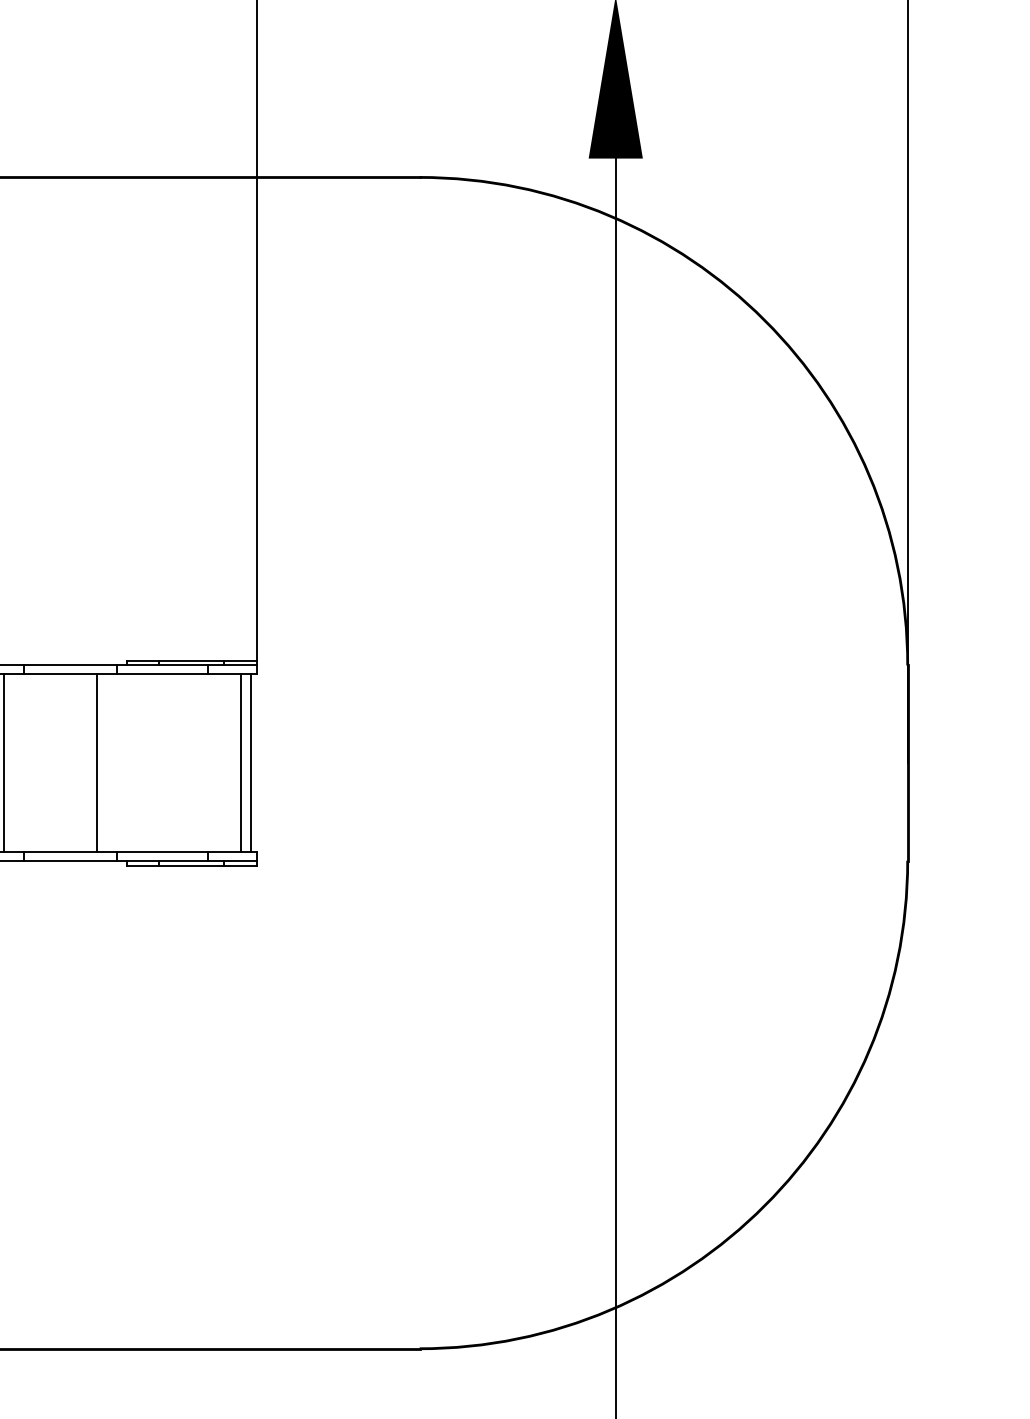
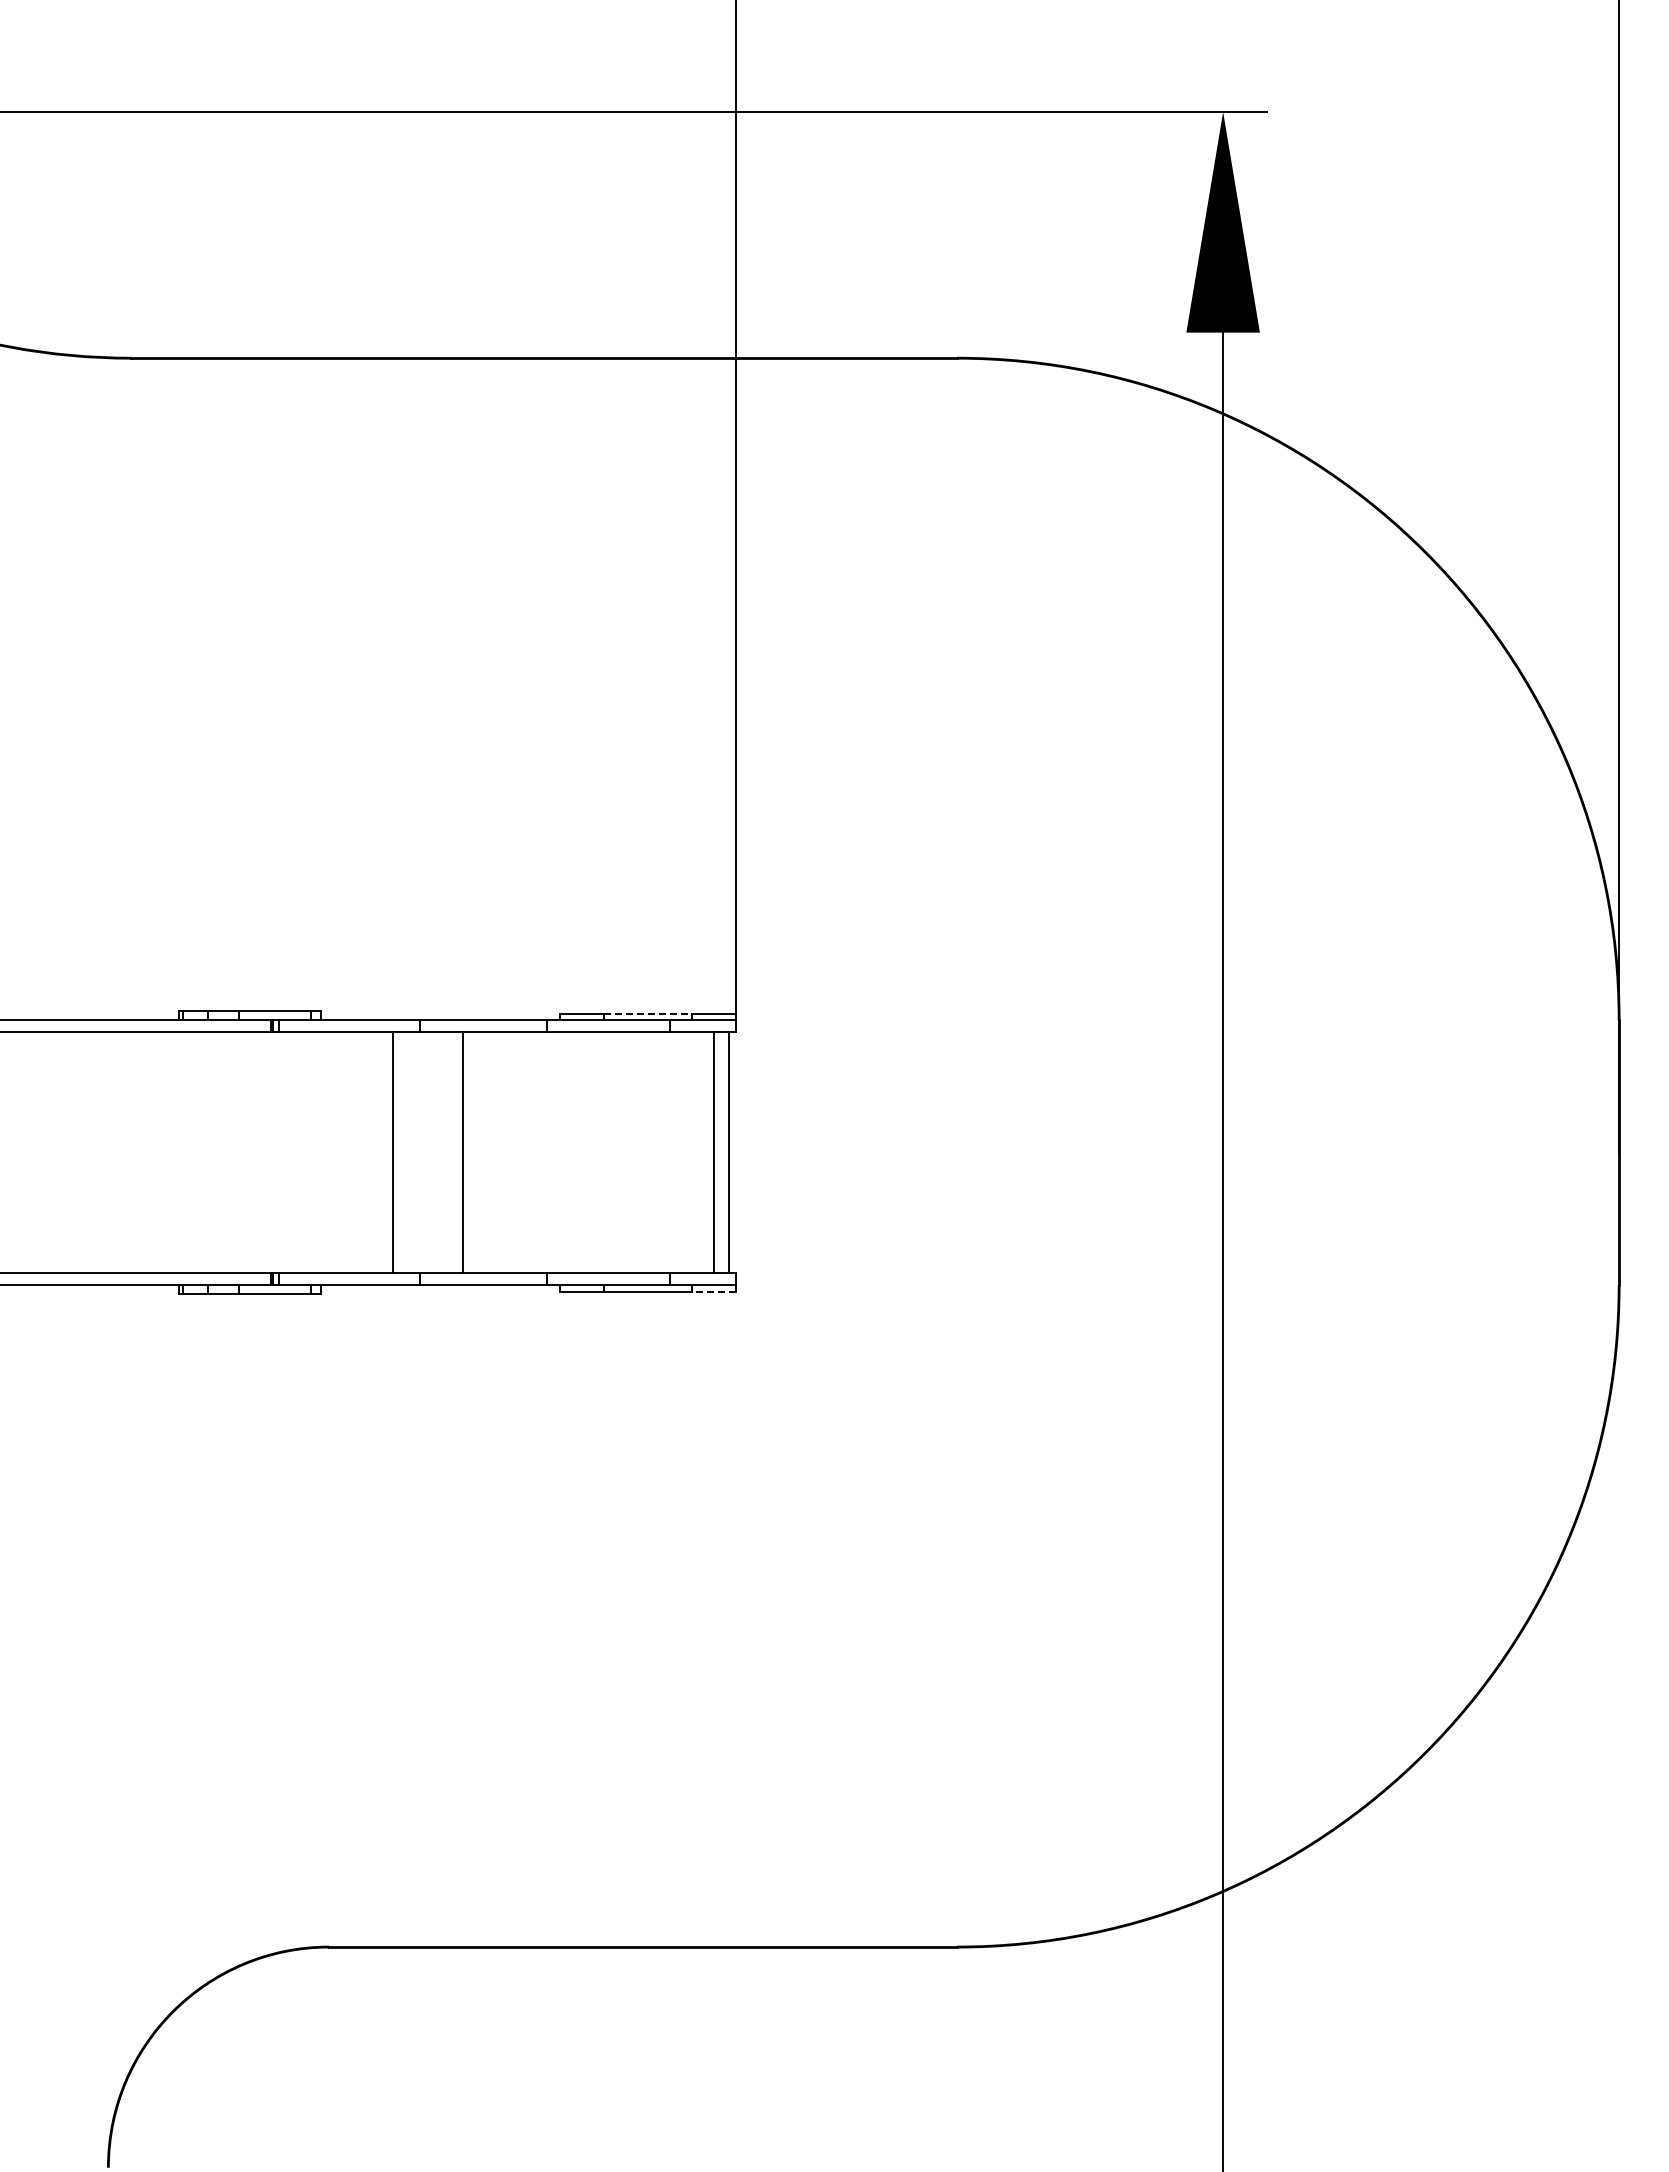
line: (192, 660) -> (648, 1013), solid -> dashed
line: (97, 762) -> (463, 1152), moved
line: (240, 865) -> (713, 1291), solid -> dashed

